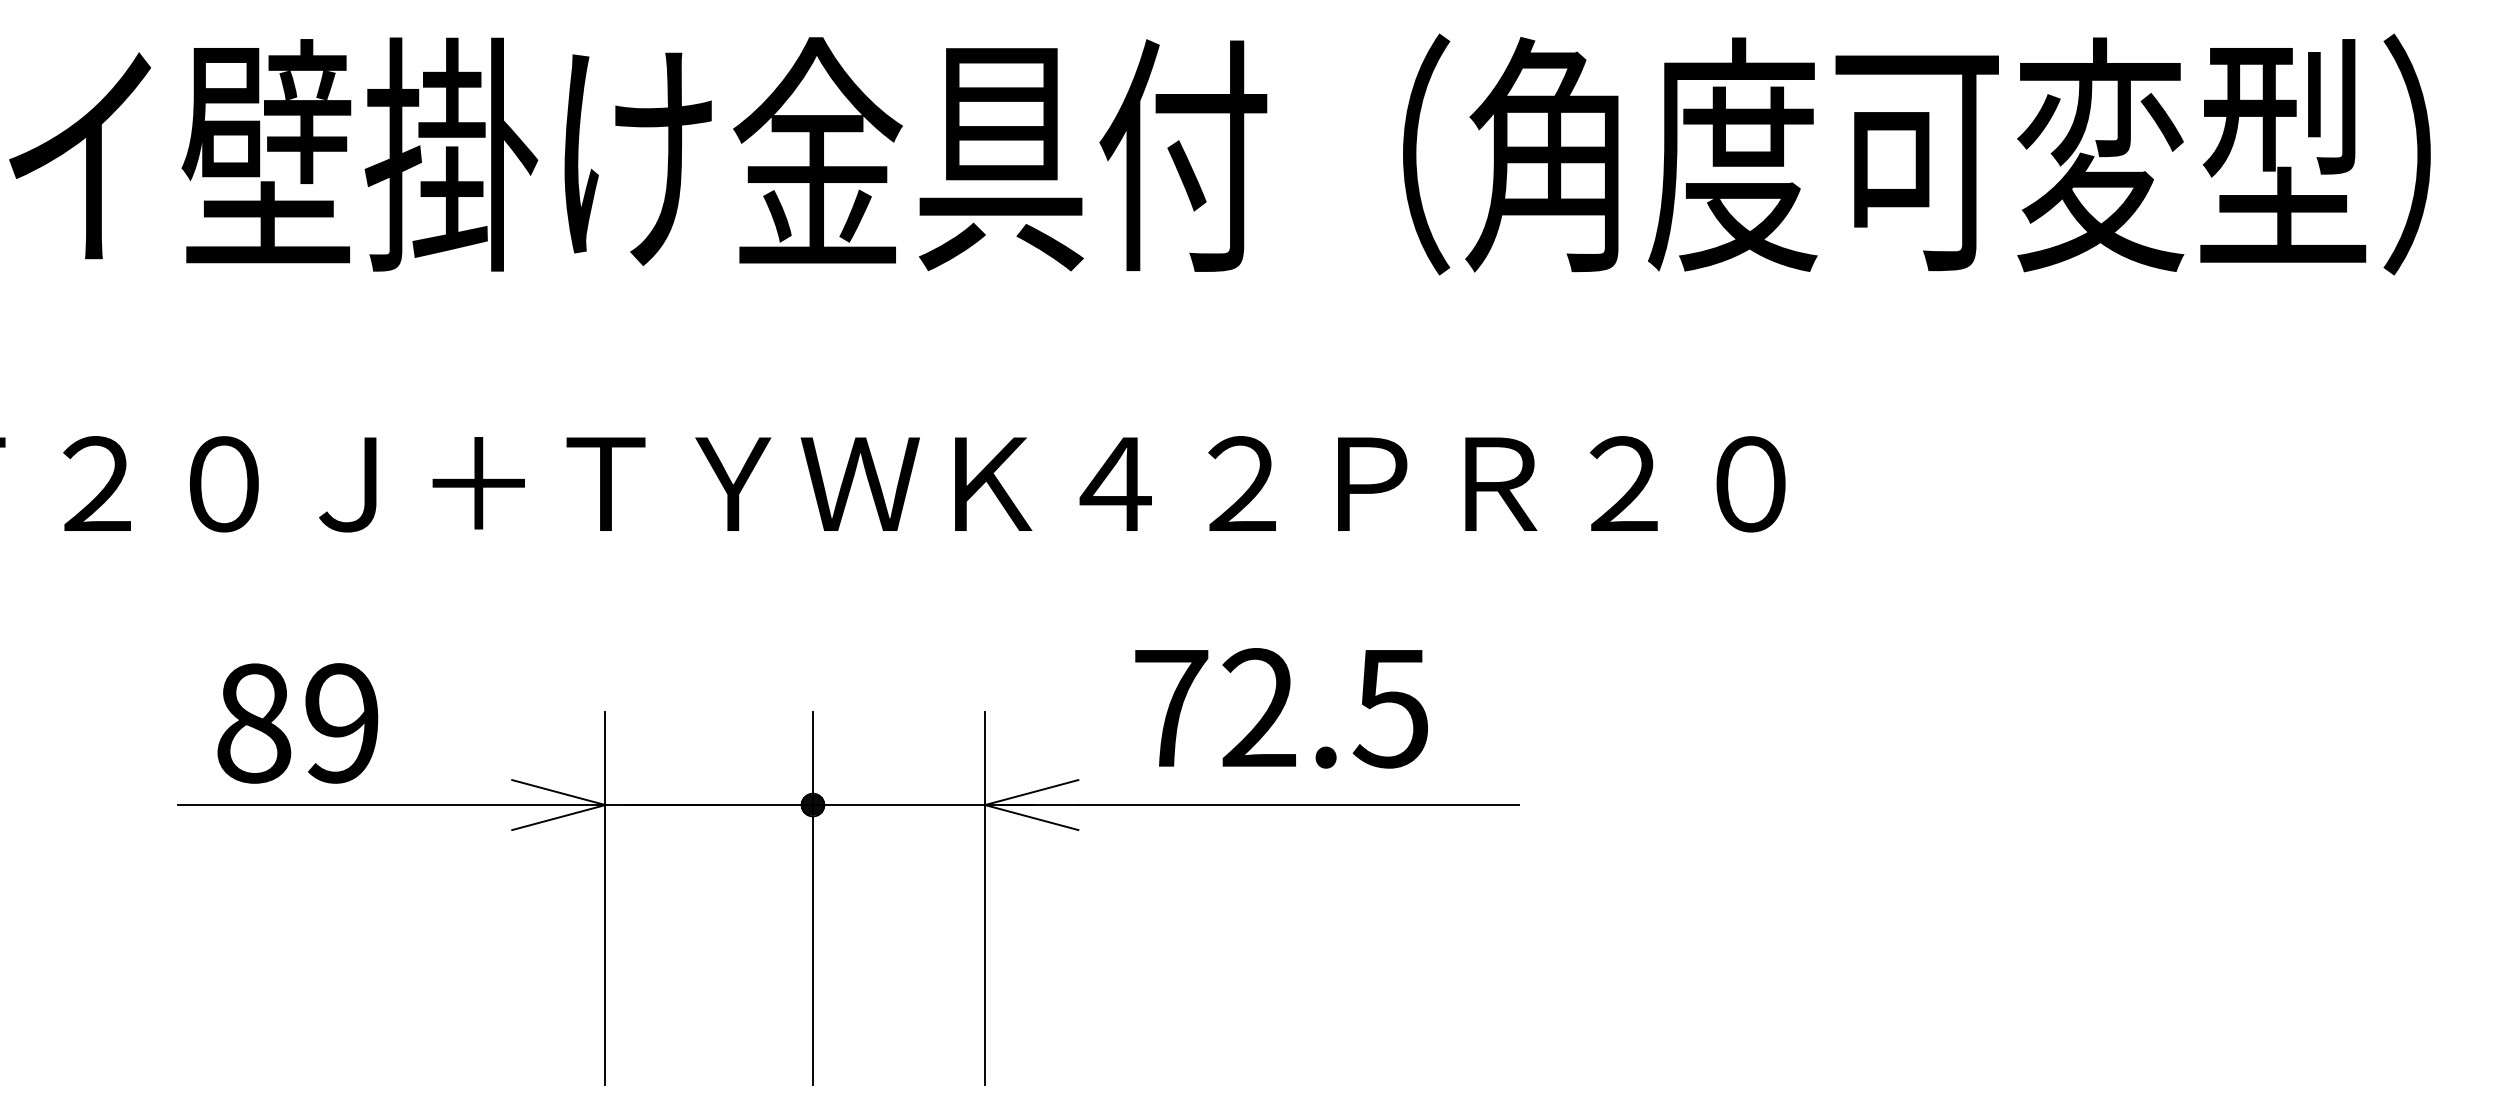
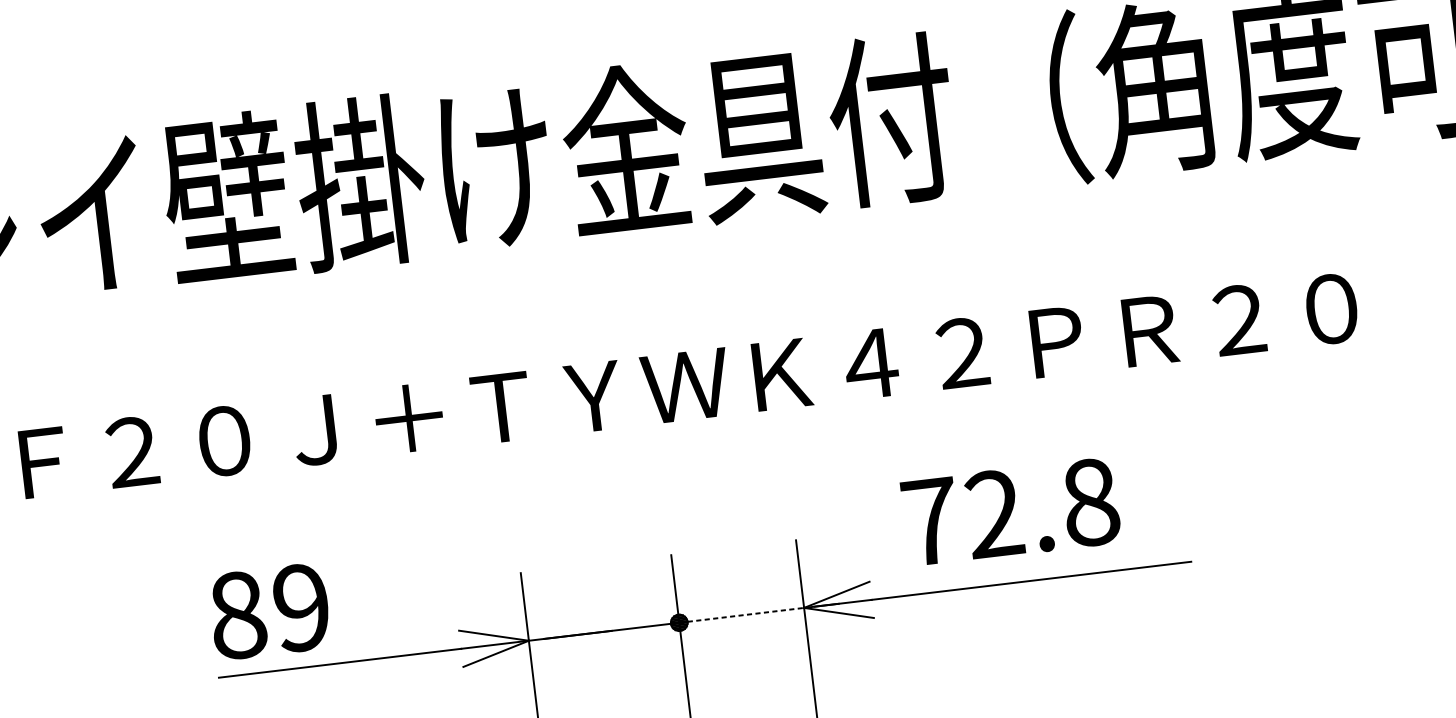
text: (1390, 708) -> (1089, 502), 72.5 -> 72.8
text: (297, 723) -> (269, 611), moved
line: (899, 805) -> (742, 615), solid -> dashed

